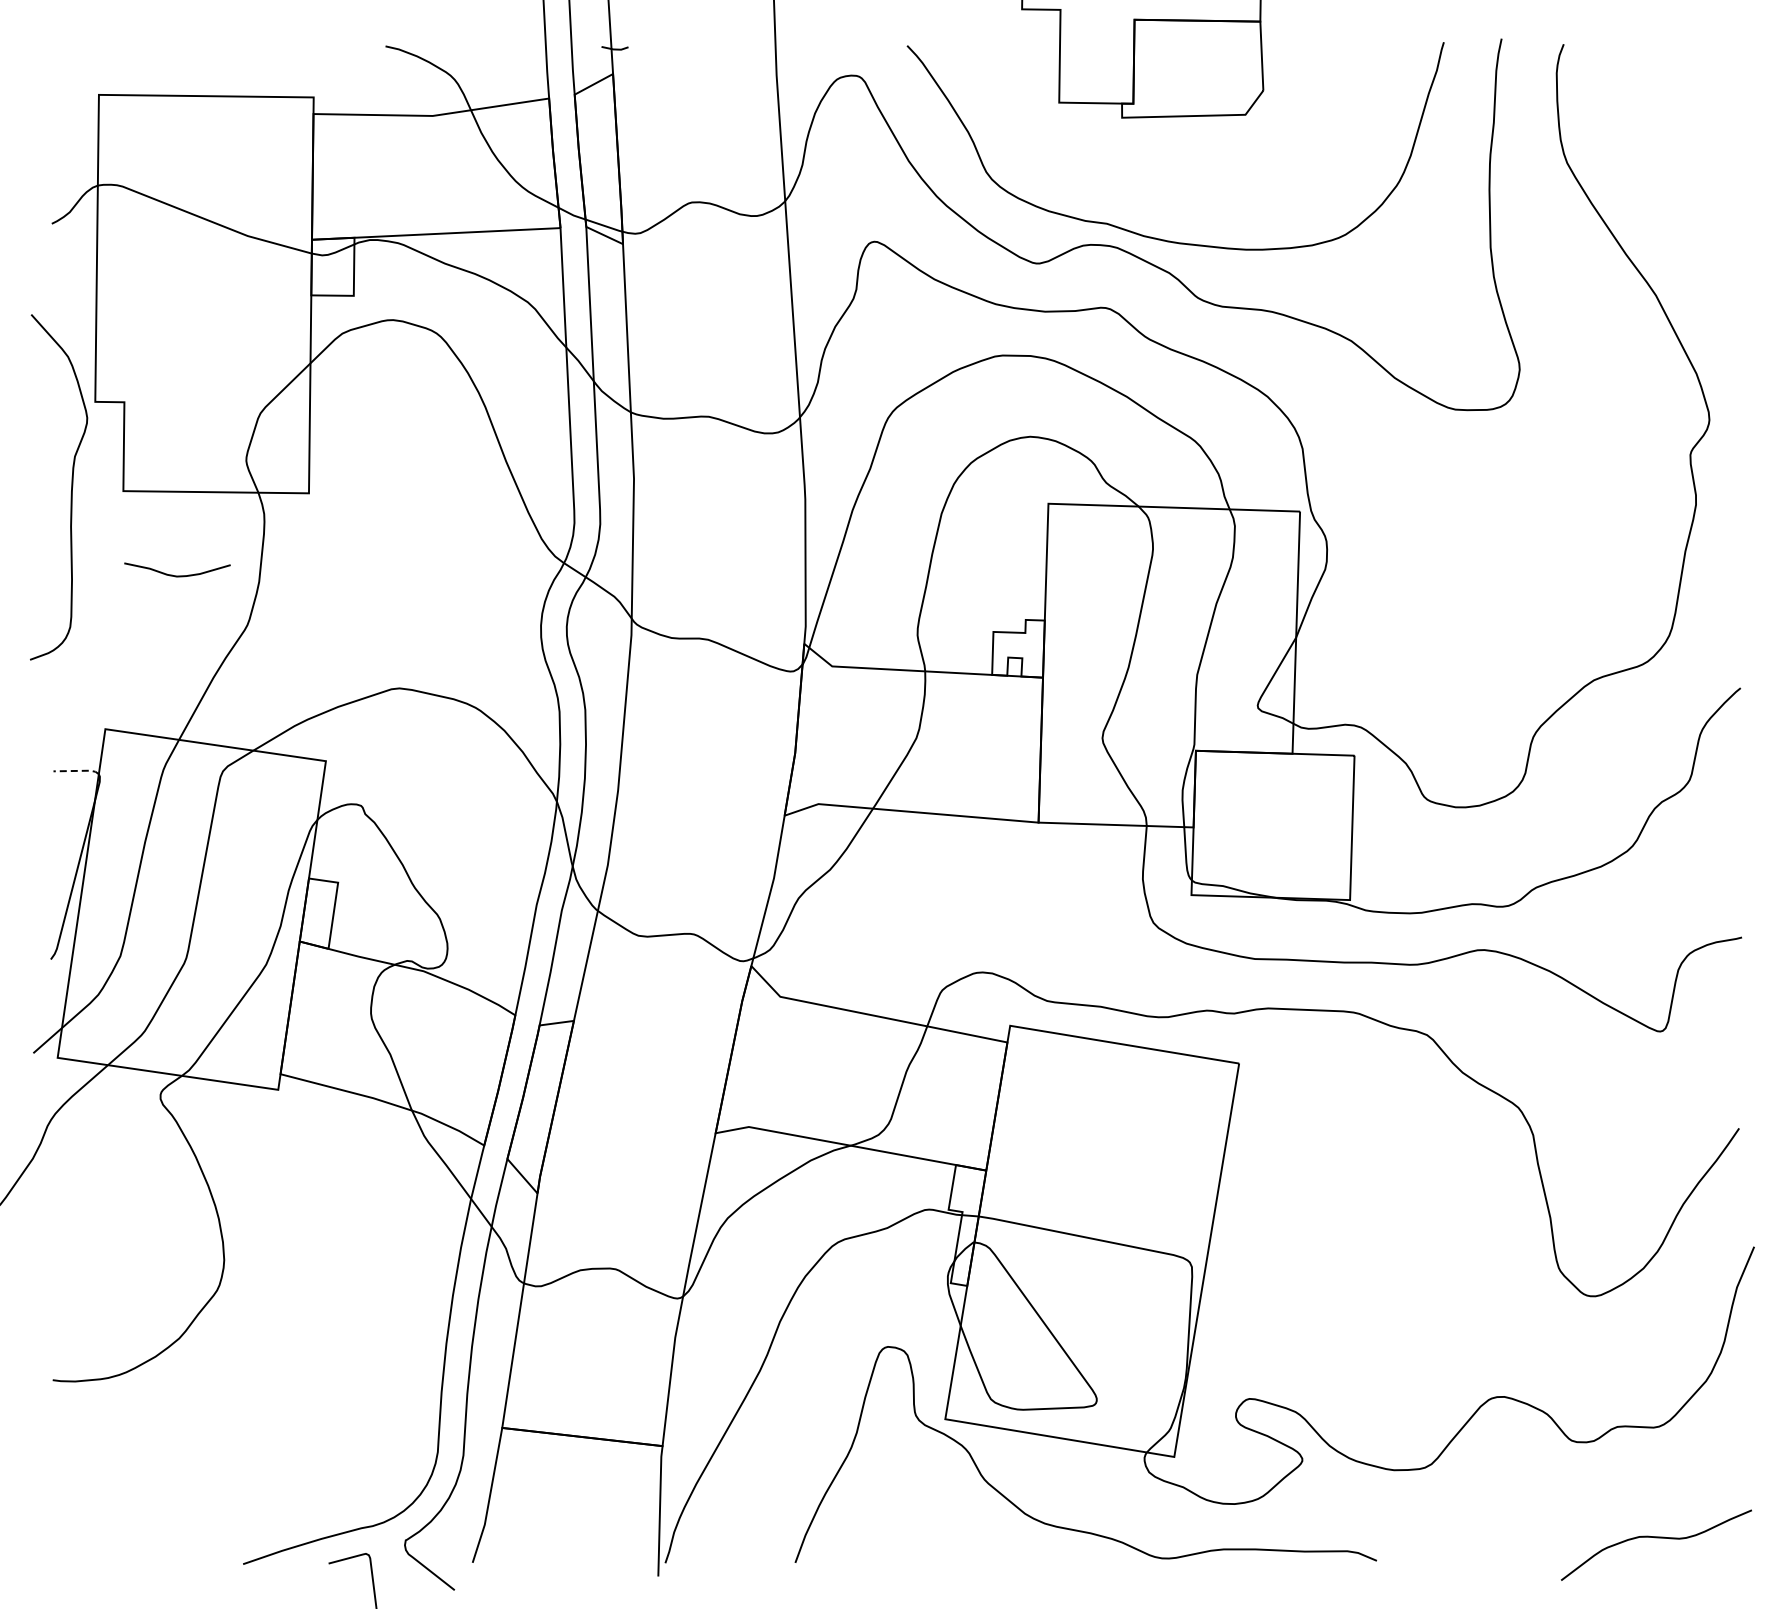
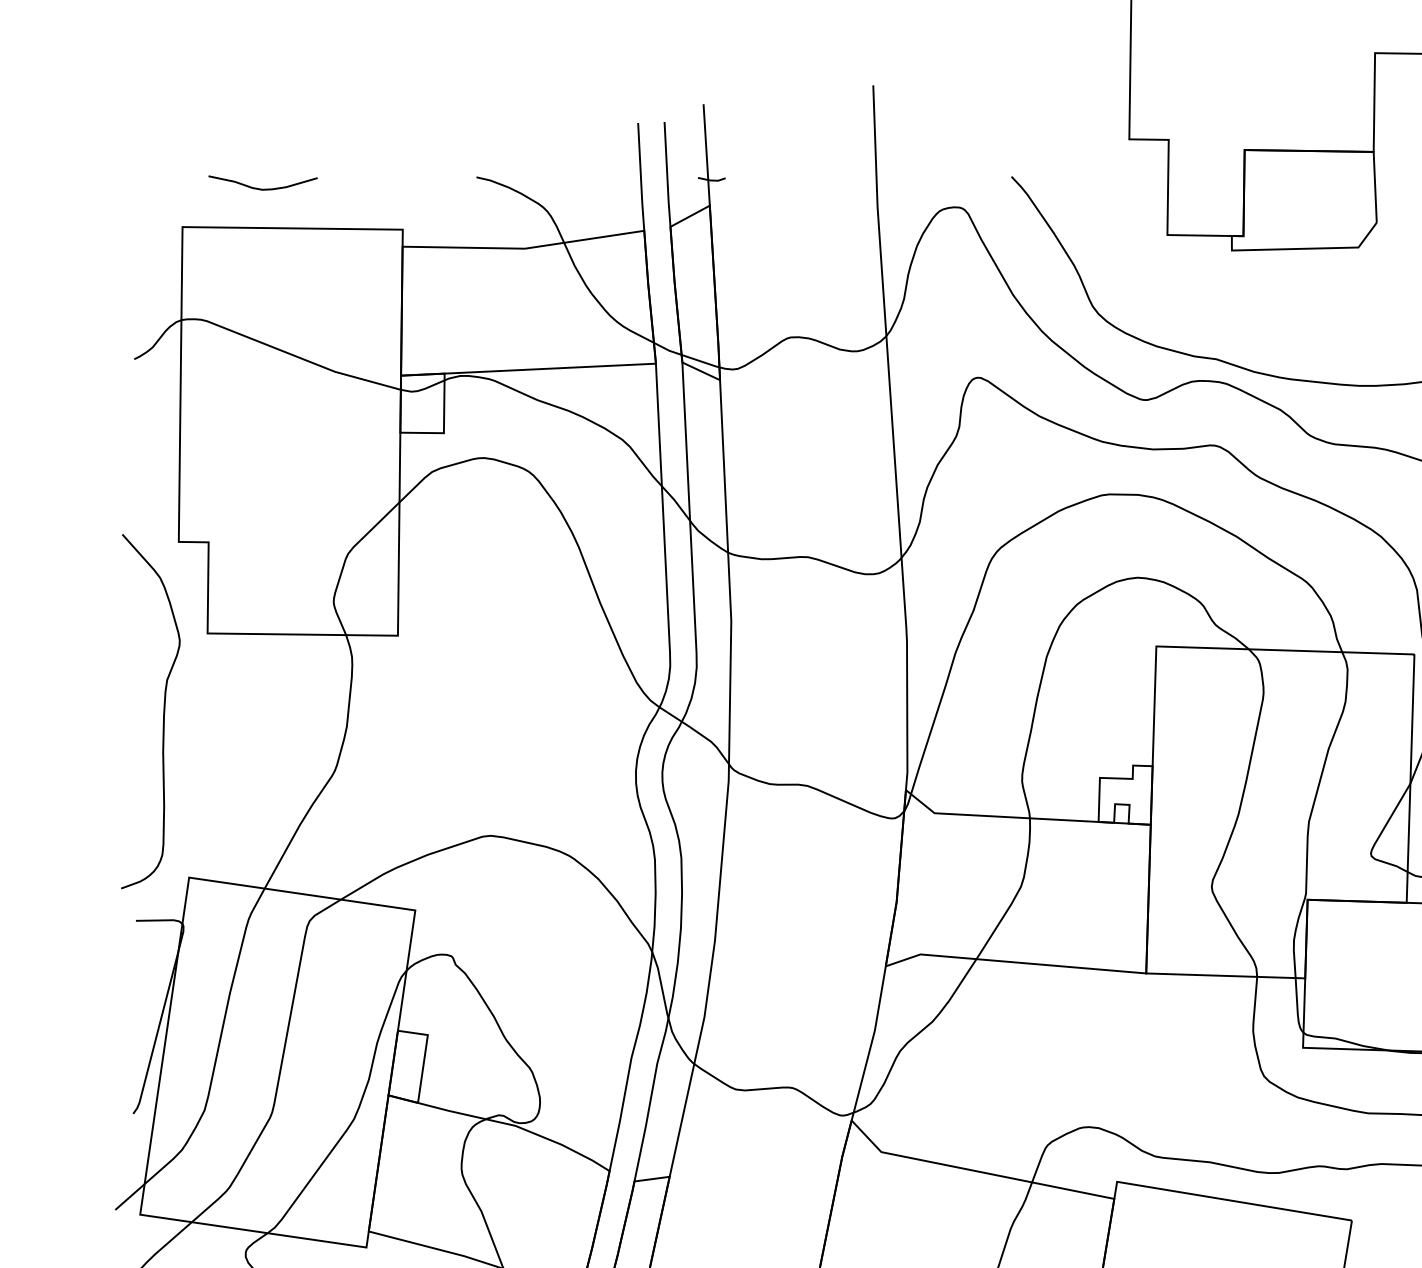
curve: (71, 487) -> (163, 711), moved
curve: (177, 575) -> (263, 188), moved
line: (78, 770) -> (161, 919), dashed -> solid

